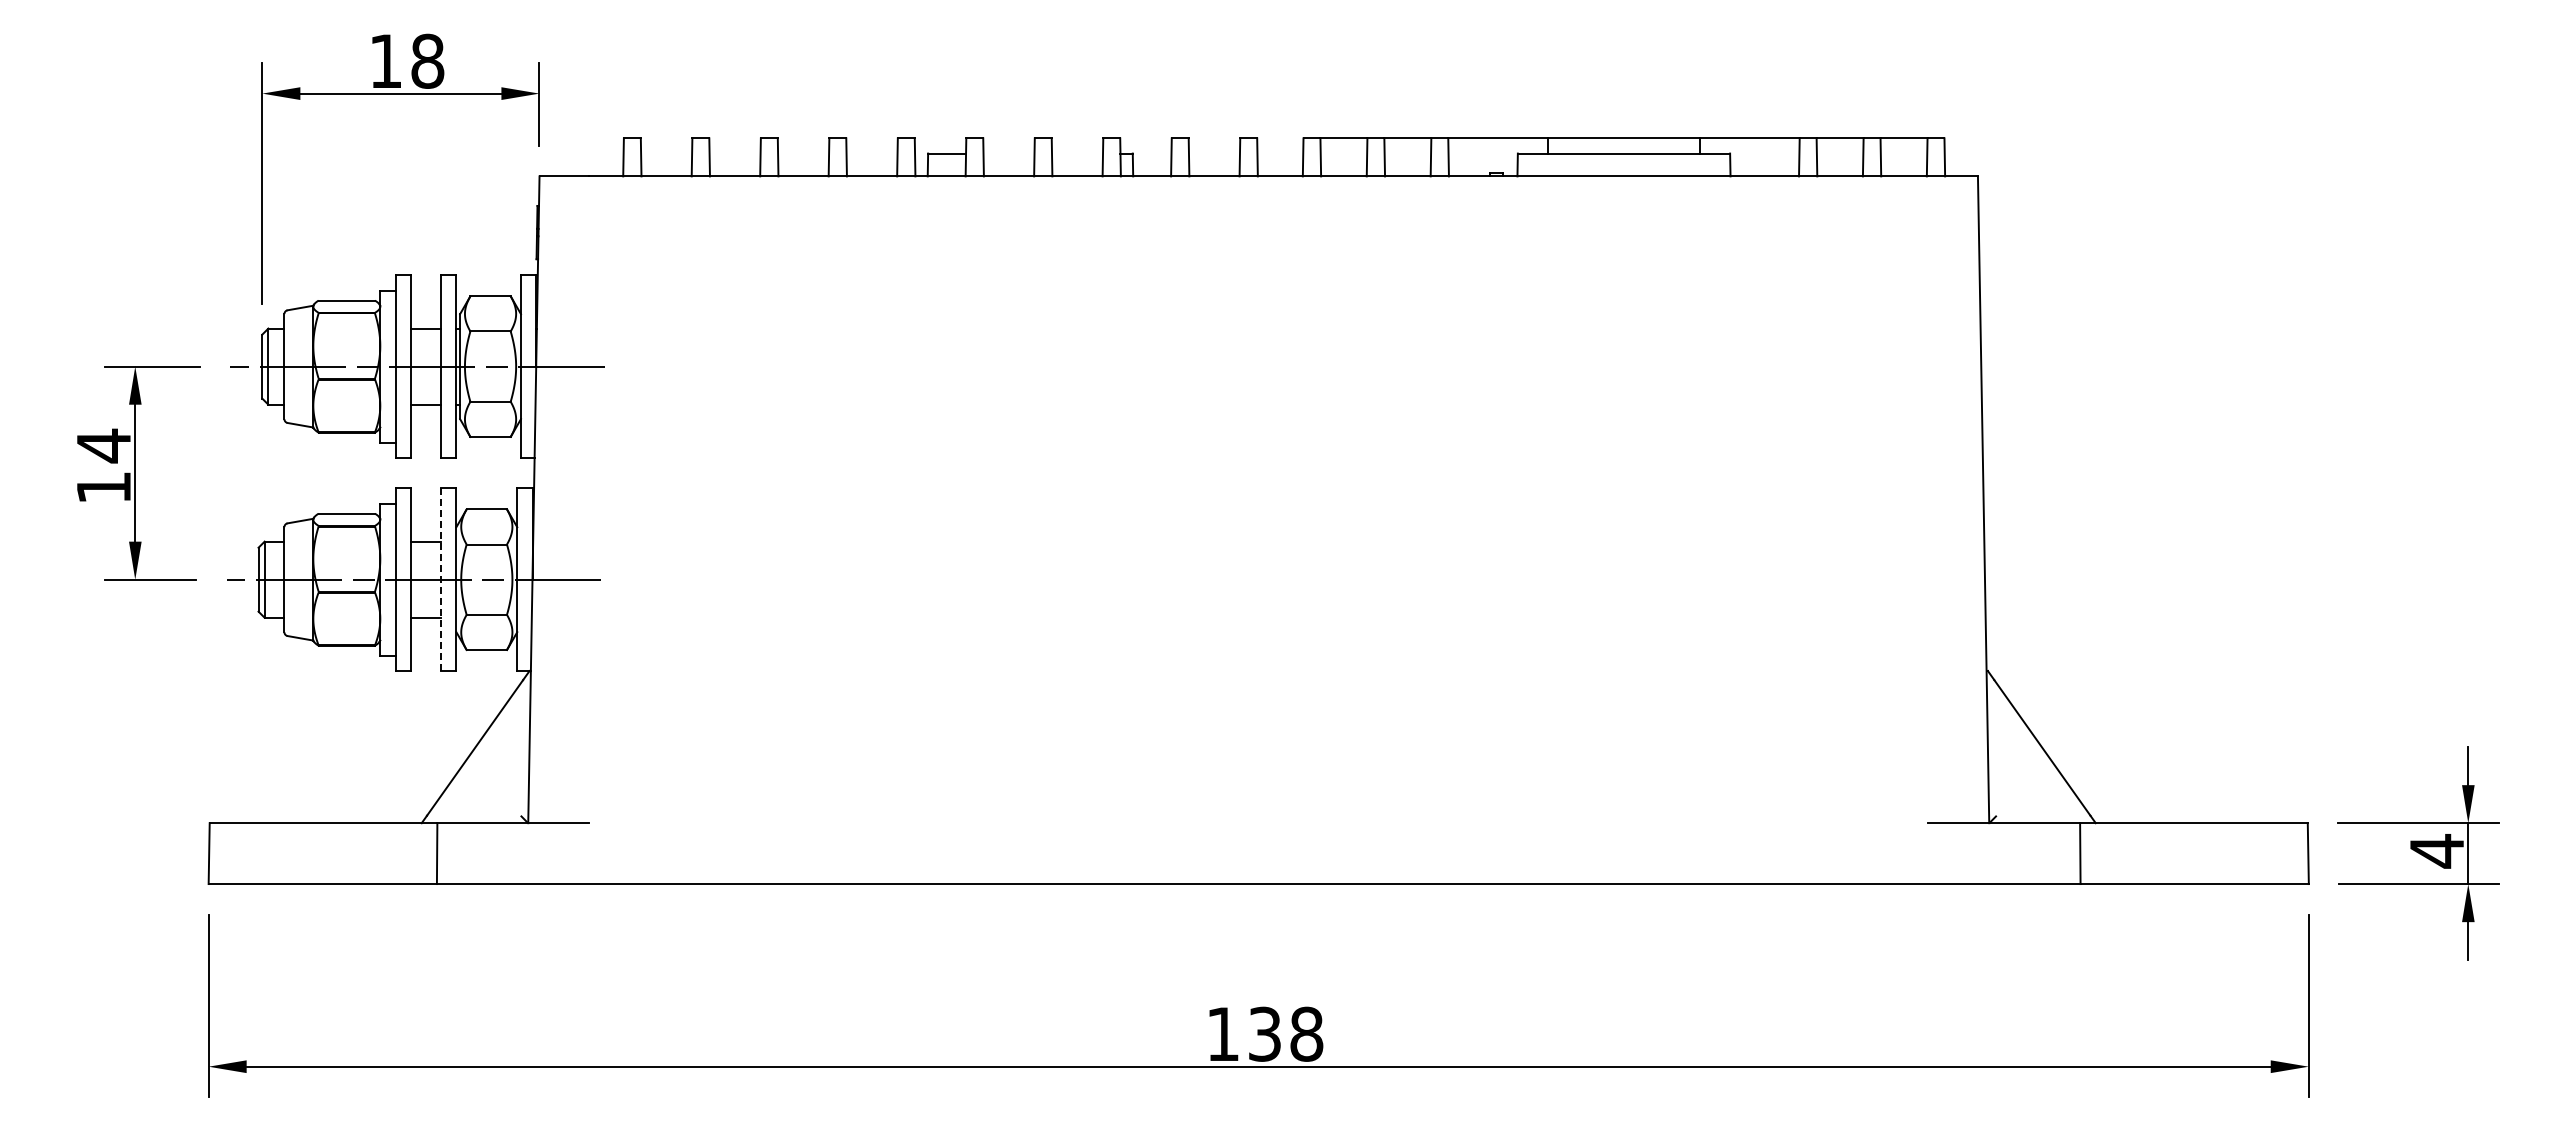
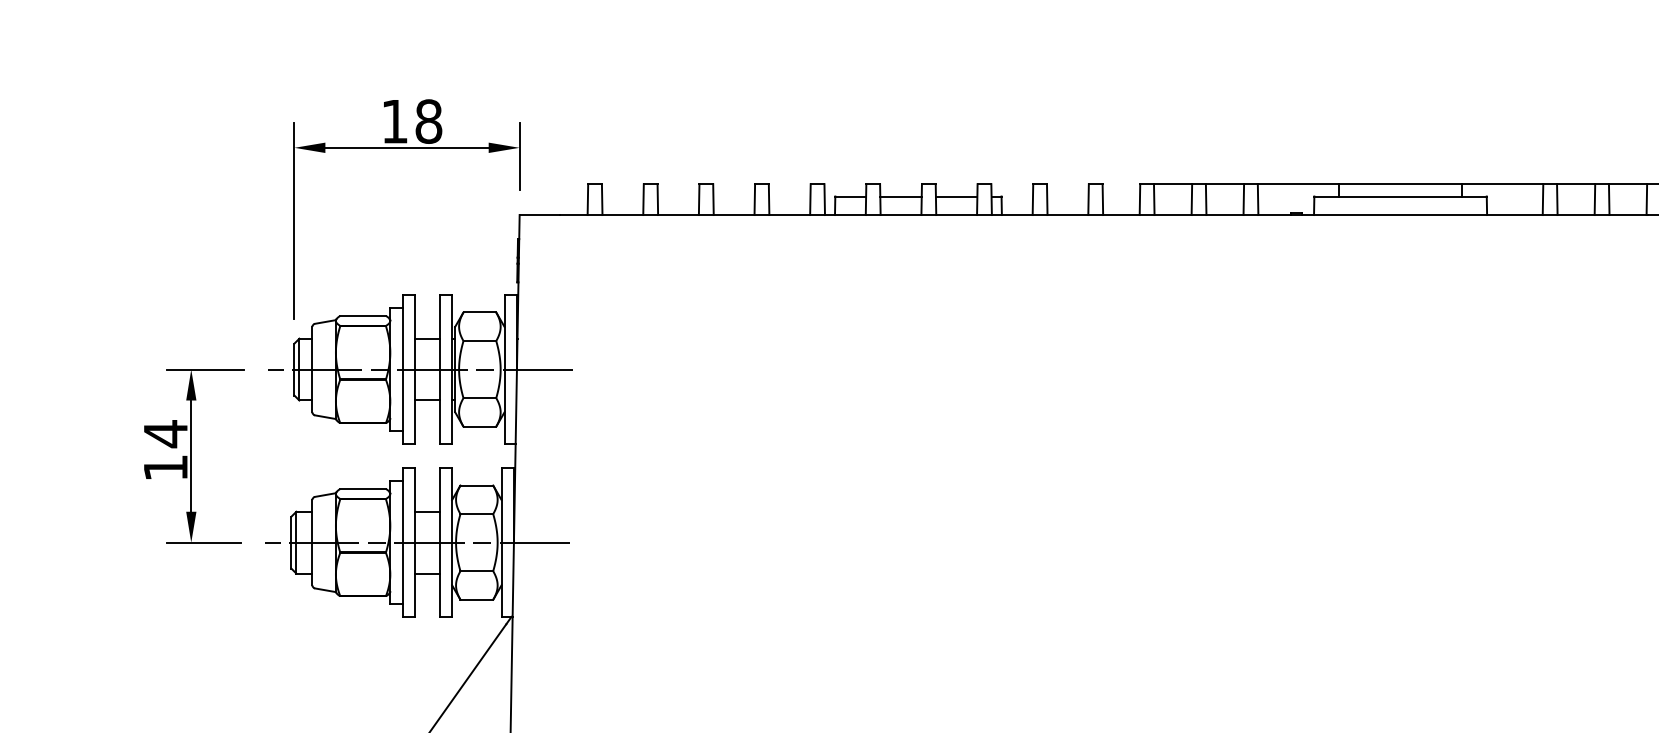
line: (1008, 153) -> (900, 196), added
line: (1077, 153) -> (956, 196), added
line: (441, 580) -> (440, 543), dashed -> solid

